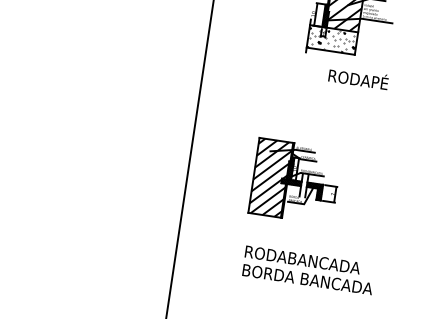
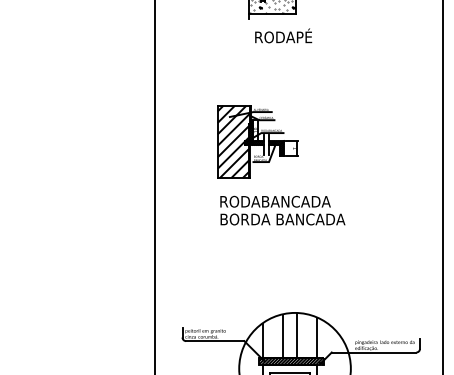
text: (358, 77) -> (283, 35), moved
text: (308, 270) -> (282, 210), moved

